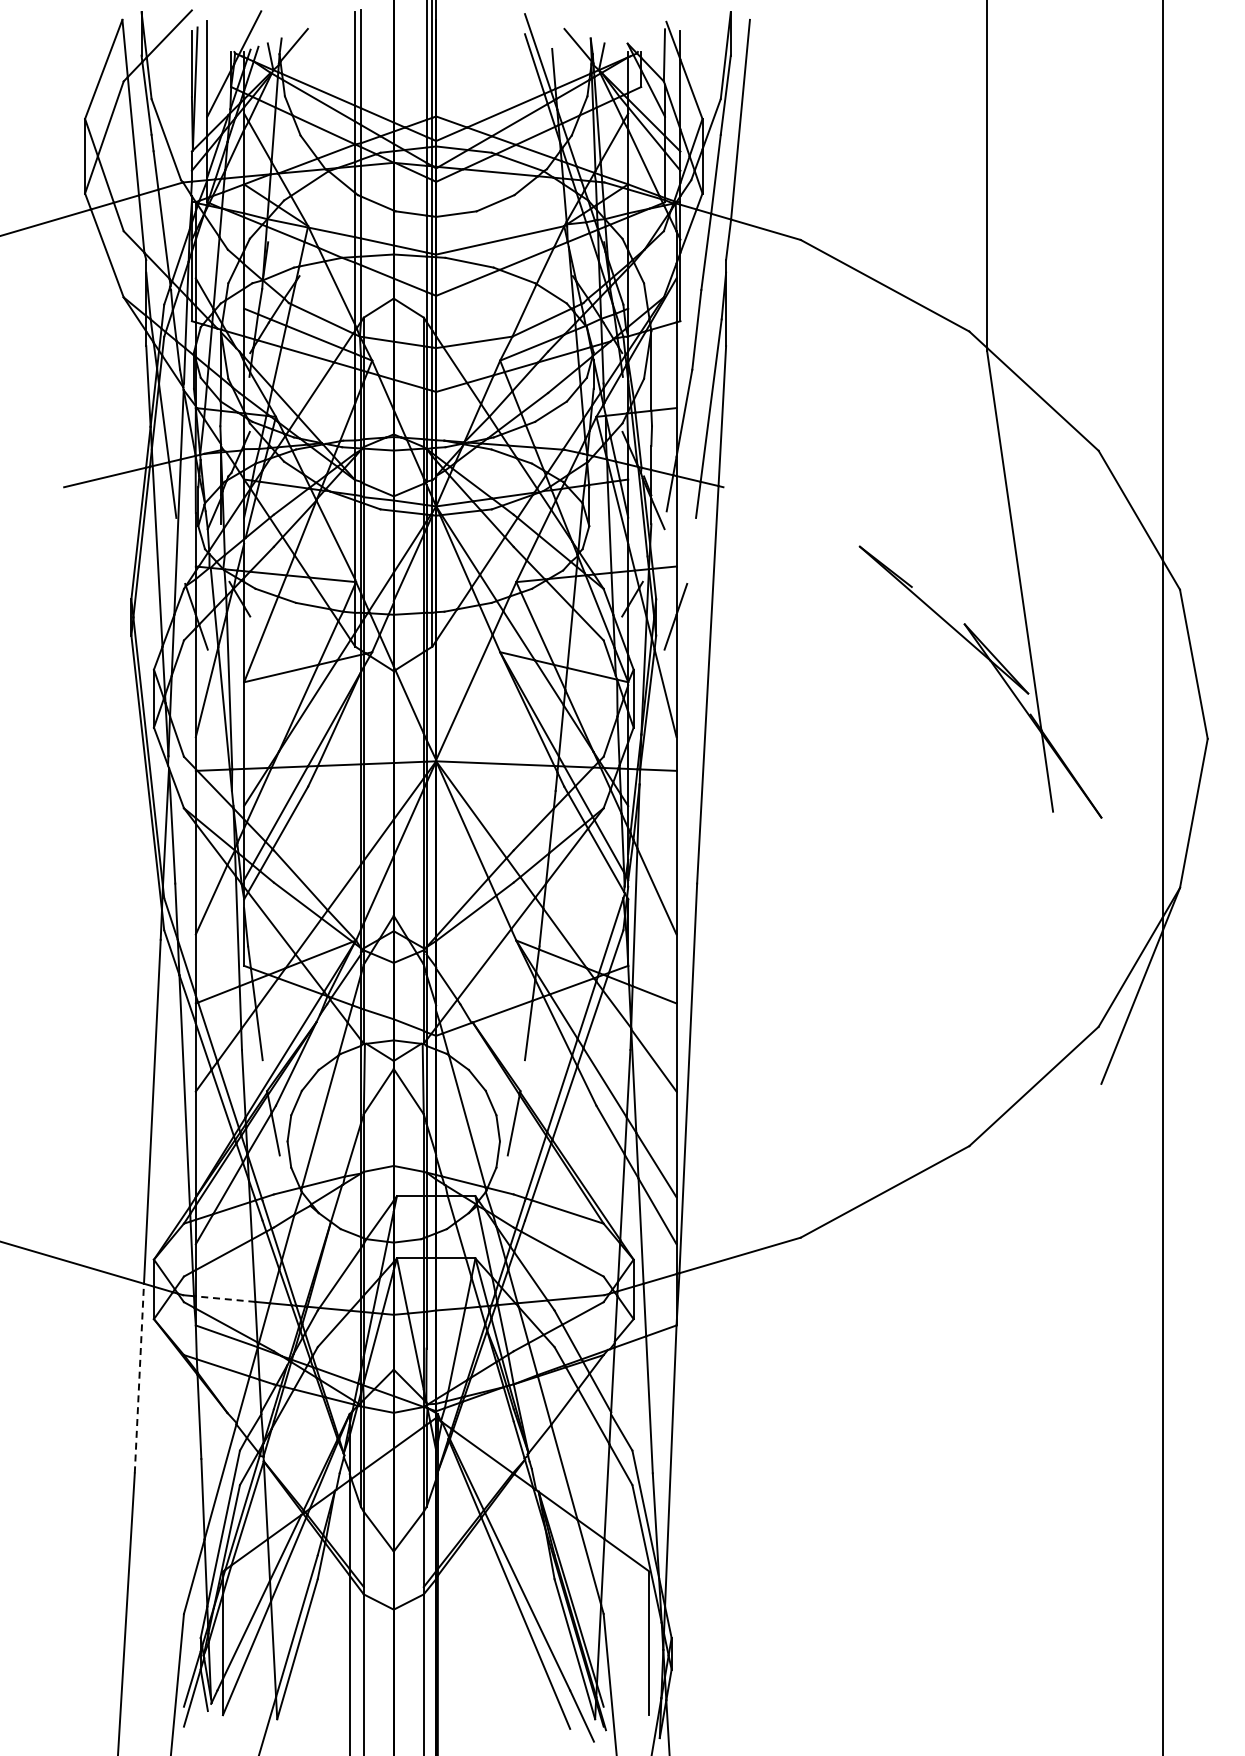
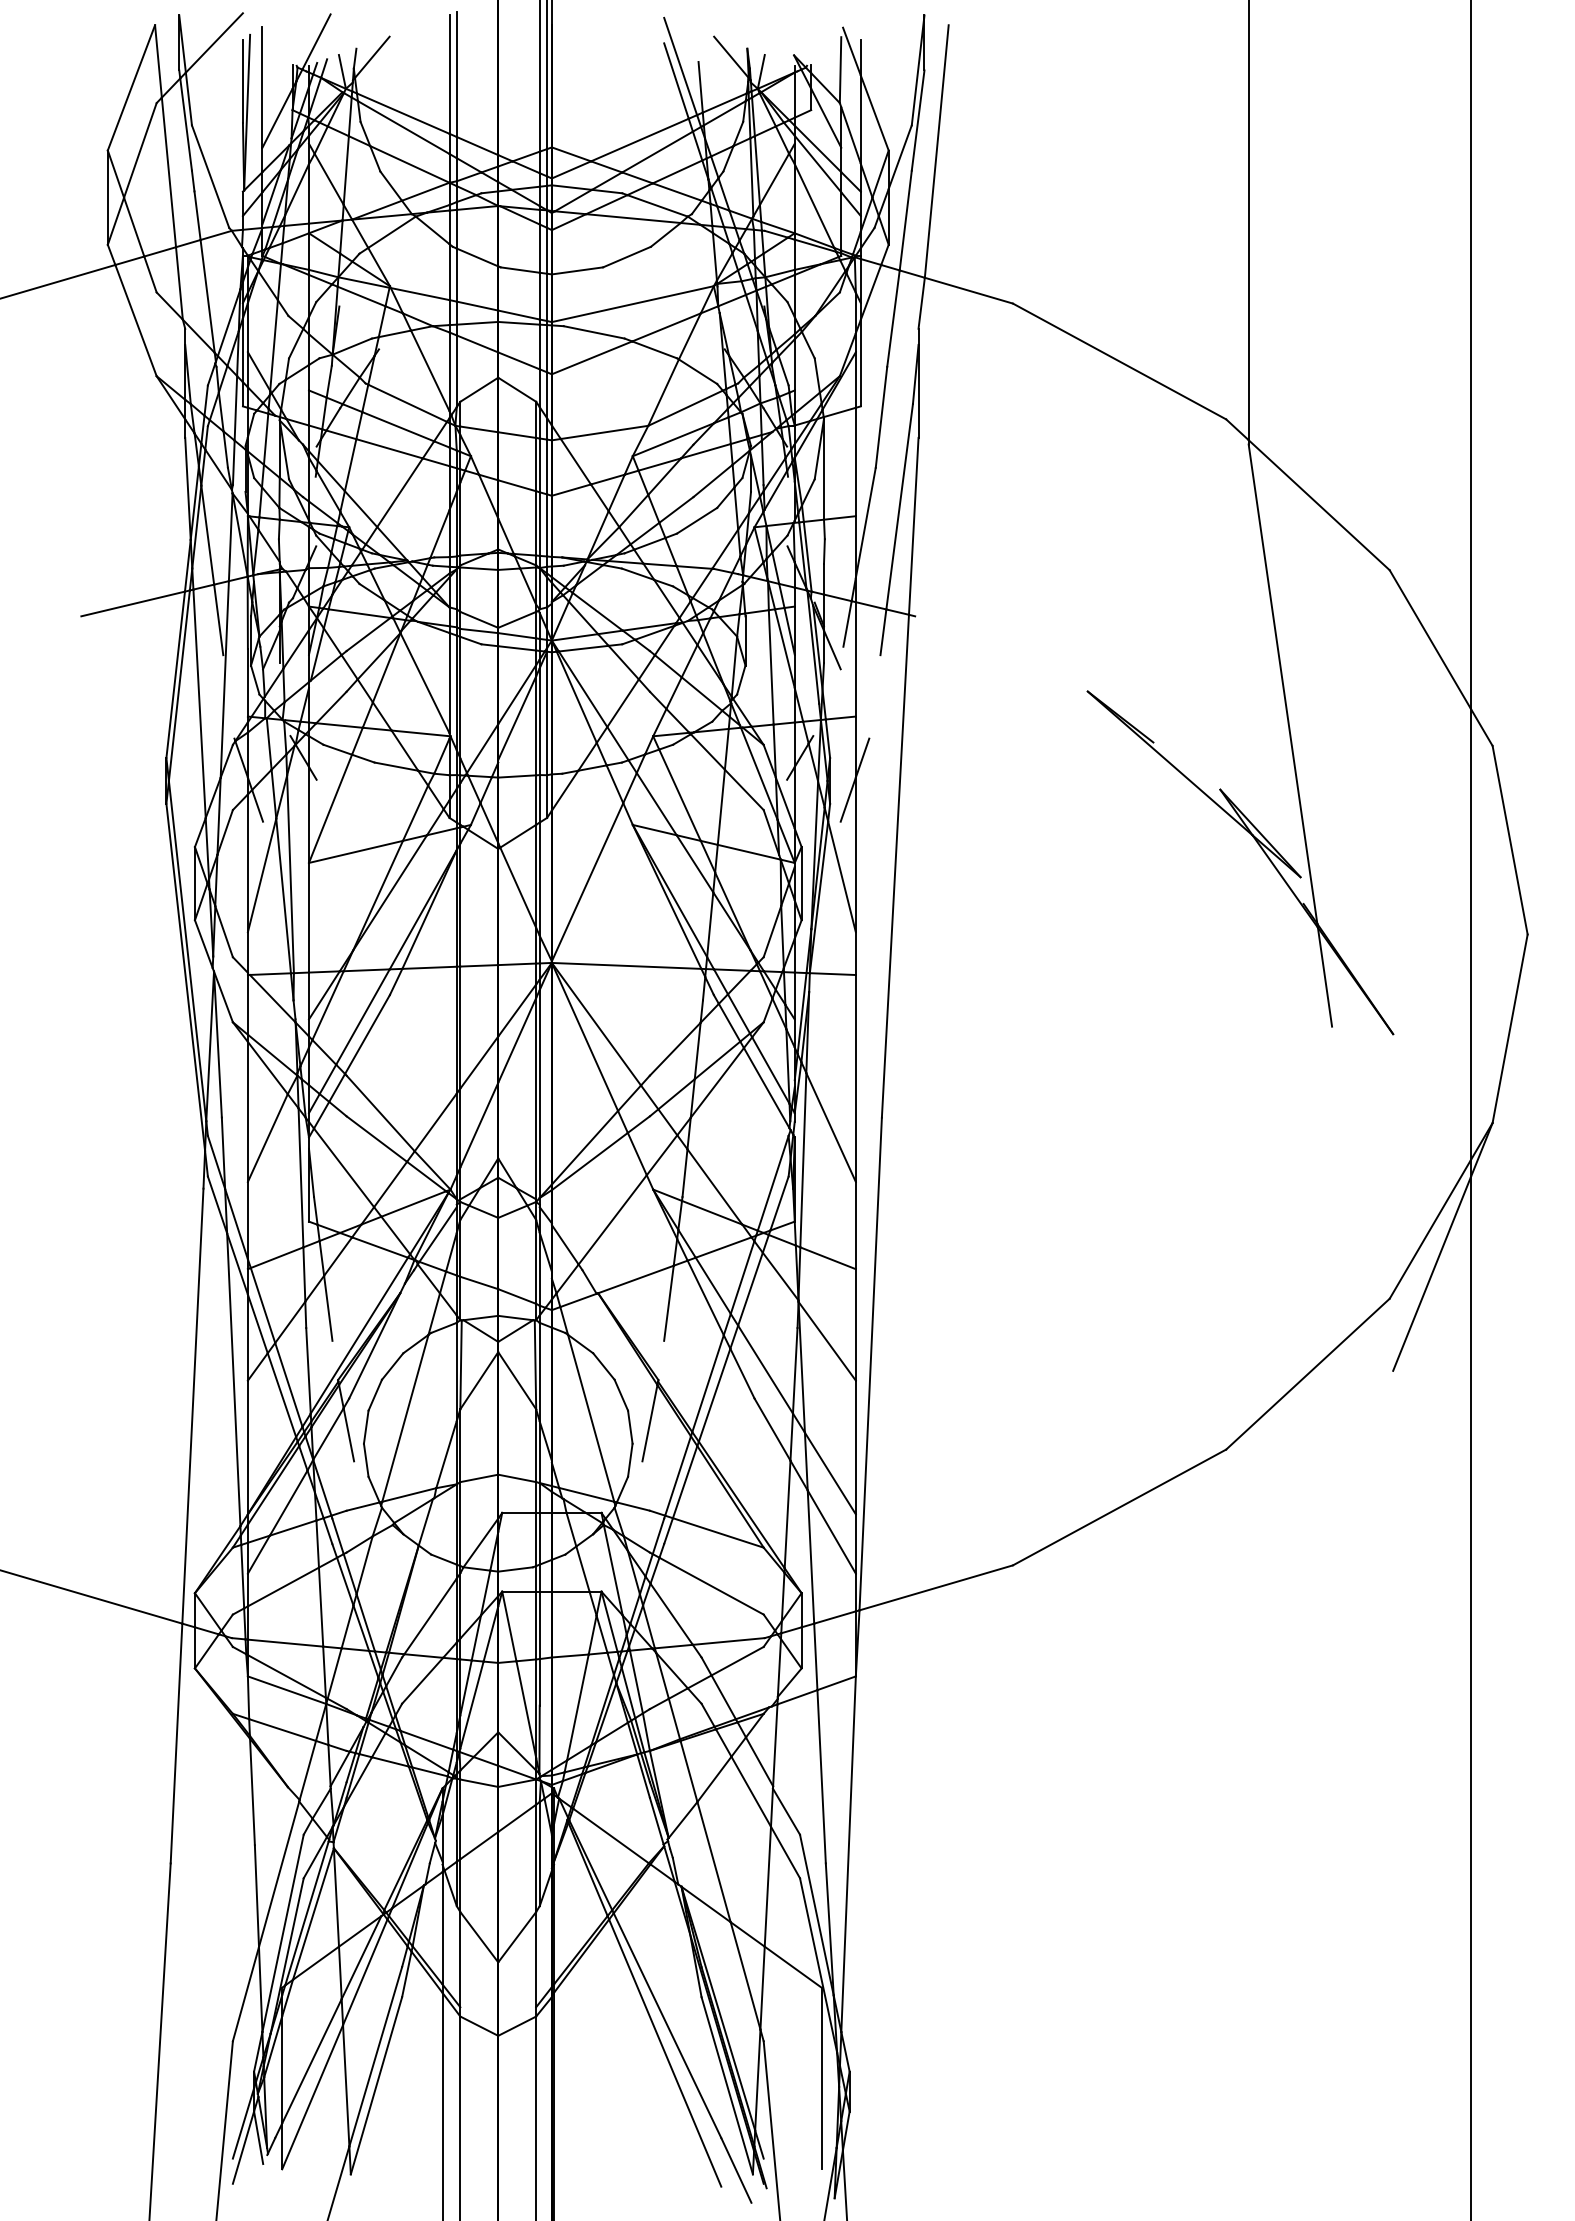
line: (225, 1299) -> (285, 1643), dashed -> solid
line: (139, 1378) -> (176, 1743), dashed -> solid

